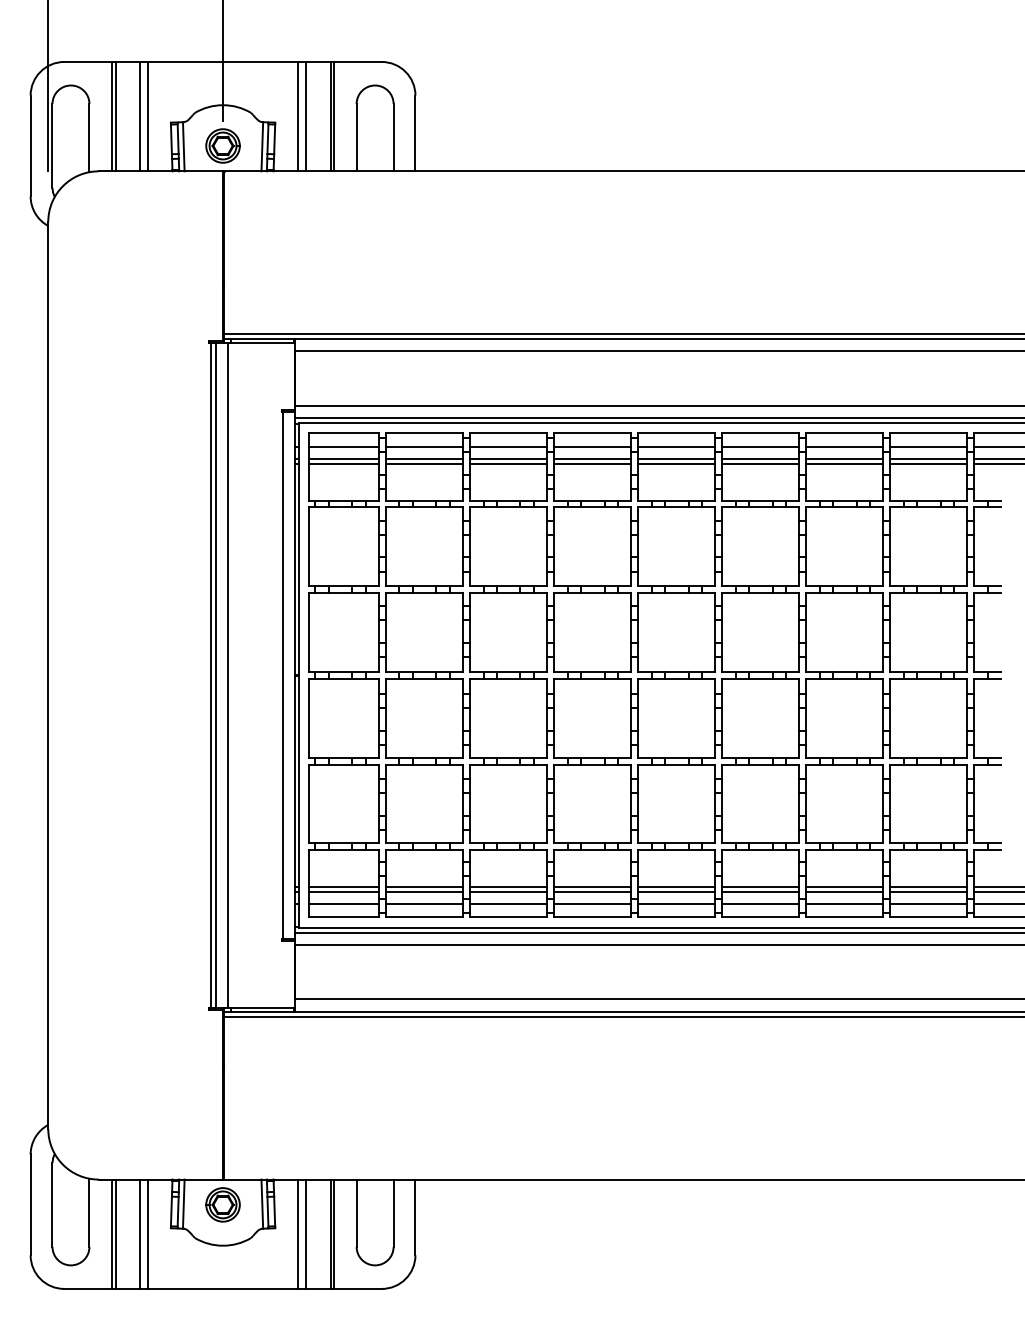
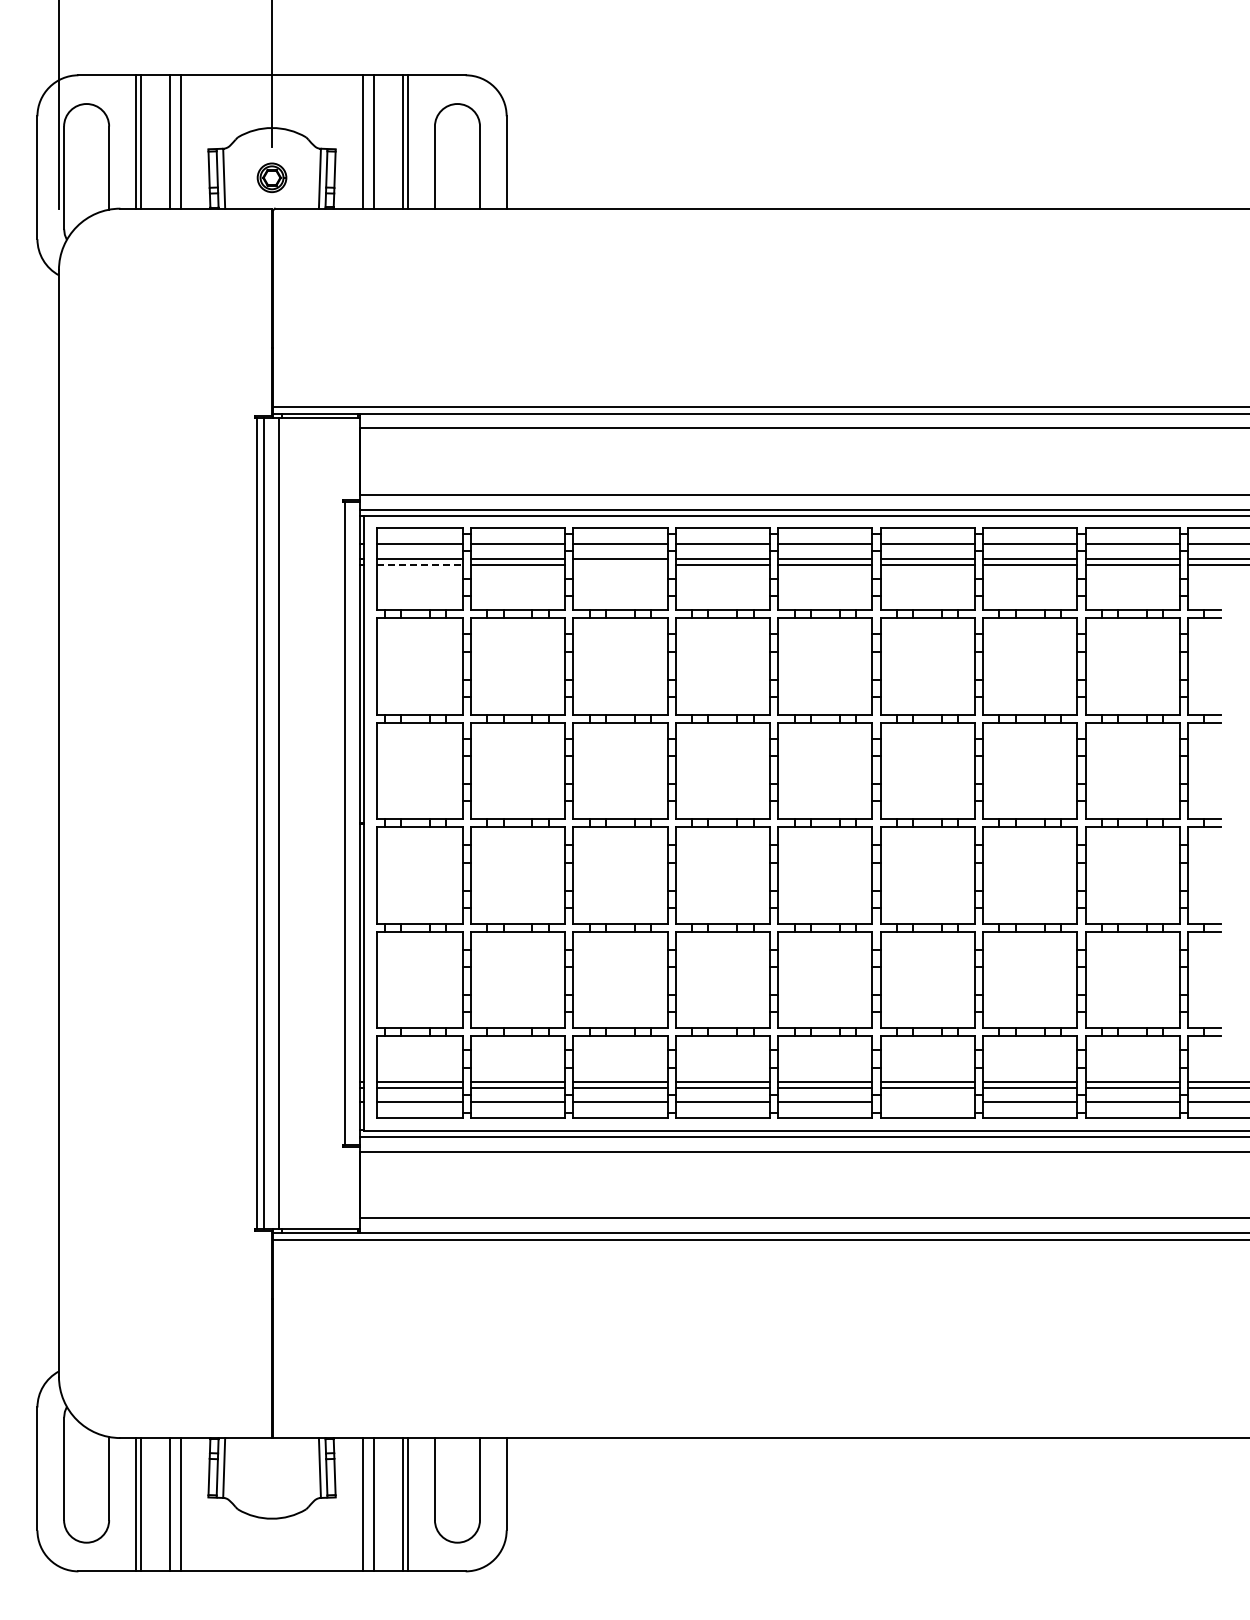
part: (222, 145) -> (271, 177), size x0.7
line: (344, 463) -> (420, 565), solid -> dashed
line: (508, 463) -> (620, 565), removed
line: (760, 904) -> (927, 1102), removed
part: (222, 1204) -> (271, 1468), removed

